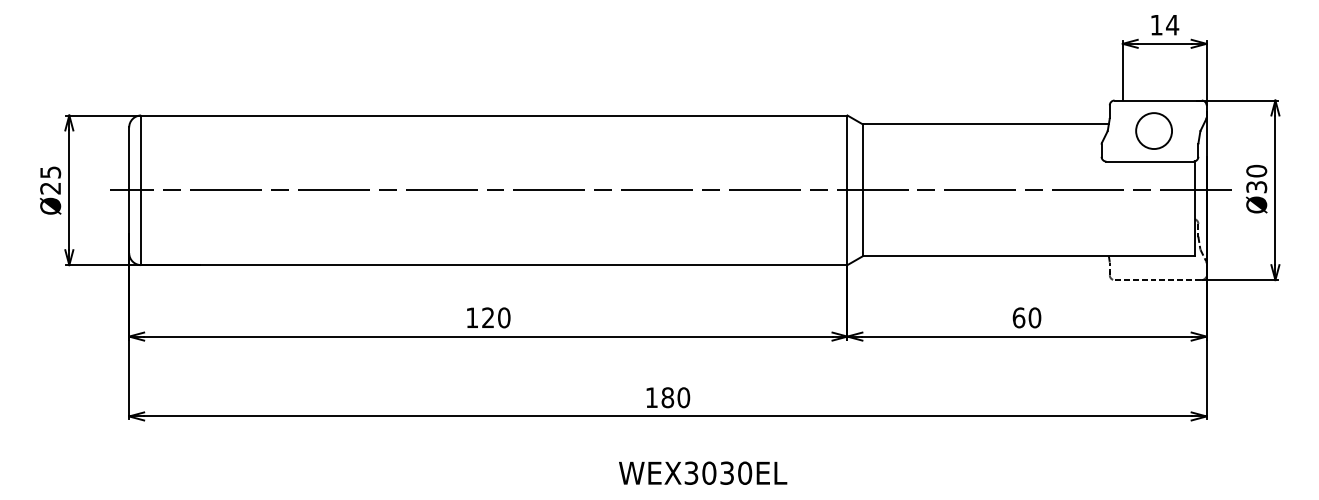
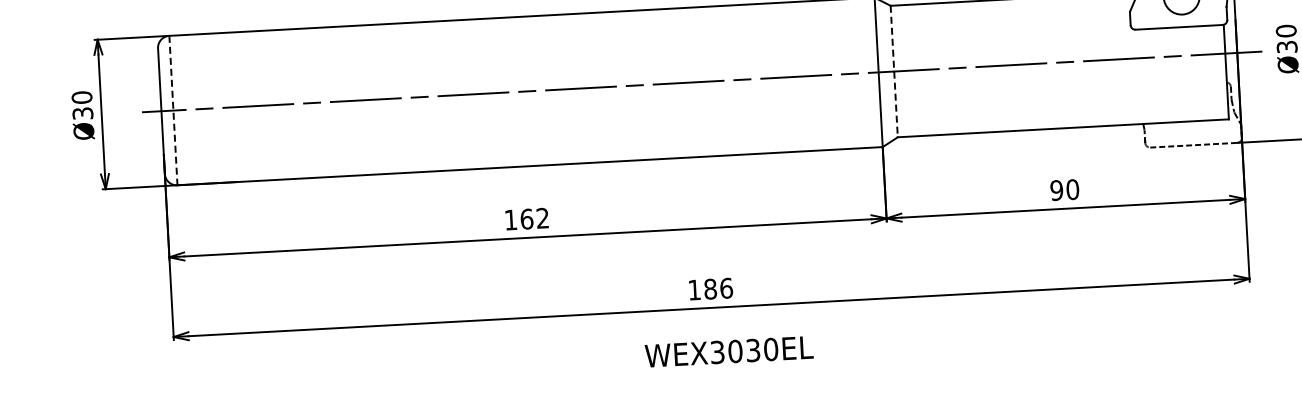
text: (50, 180) -> (82, 105), Ø25 -> Ø30
line: (141, 190) -> (173, 110), solid -> dashed
line: (863, 190) -> (894, 71), solid -> dashed
text: (496, 317) -> (535, 218), 120 -> 162
text: (1018, 317) -> (1056, 190), 60 -> 90
text: (683, 397) -> (726, 288), 180 -> 186
text: (703, 472) -> (729, 351), moved

